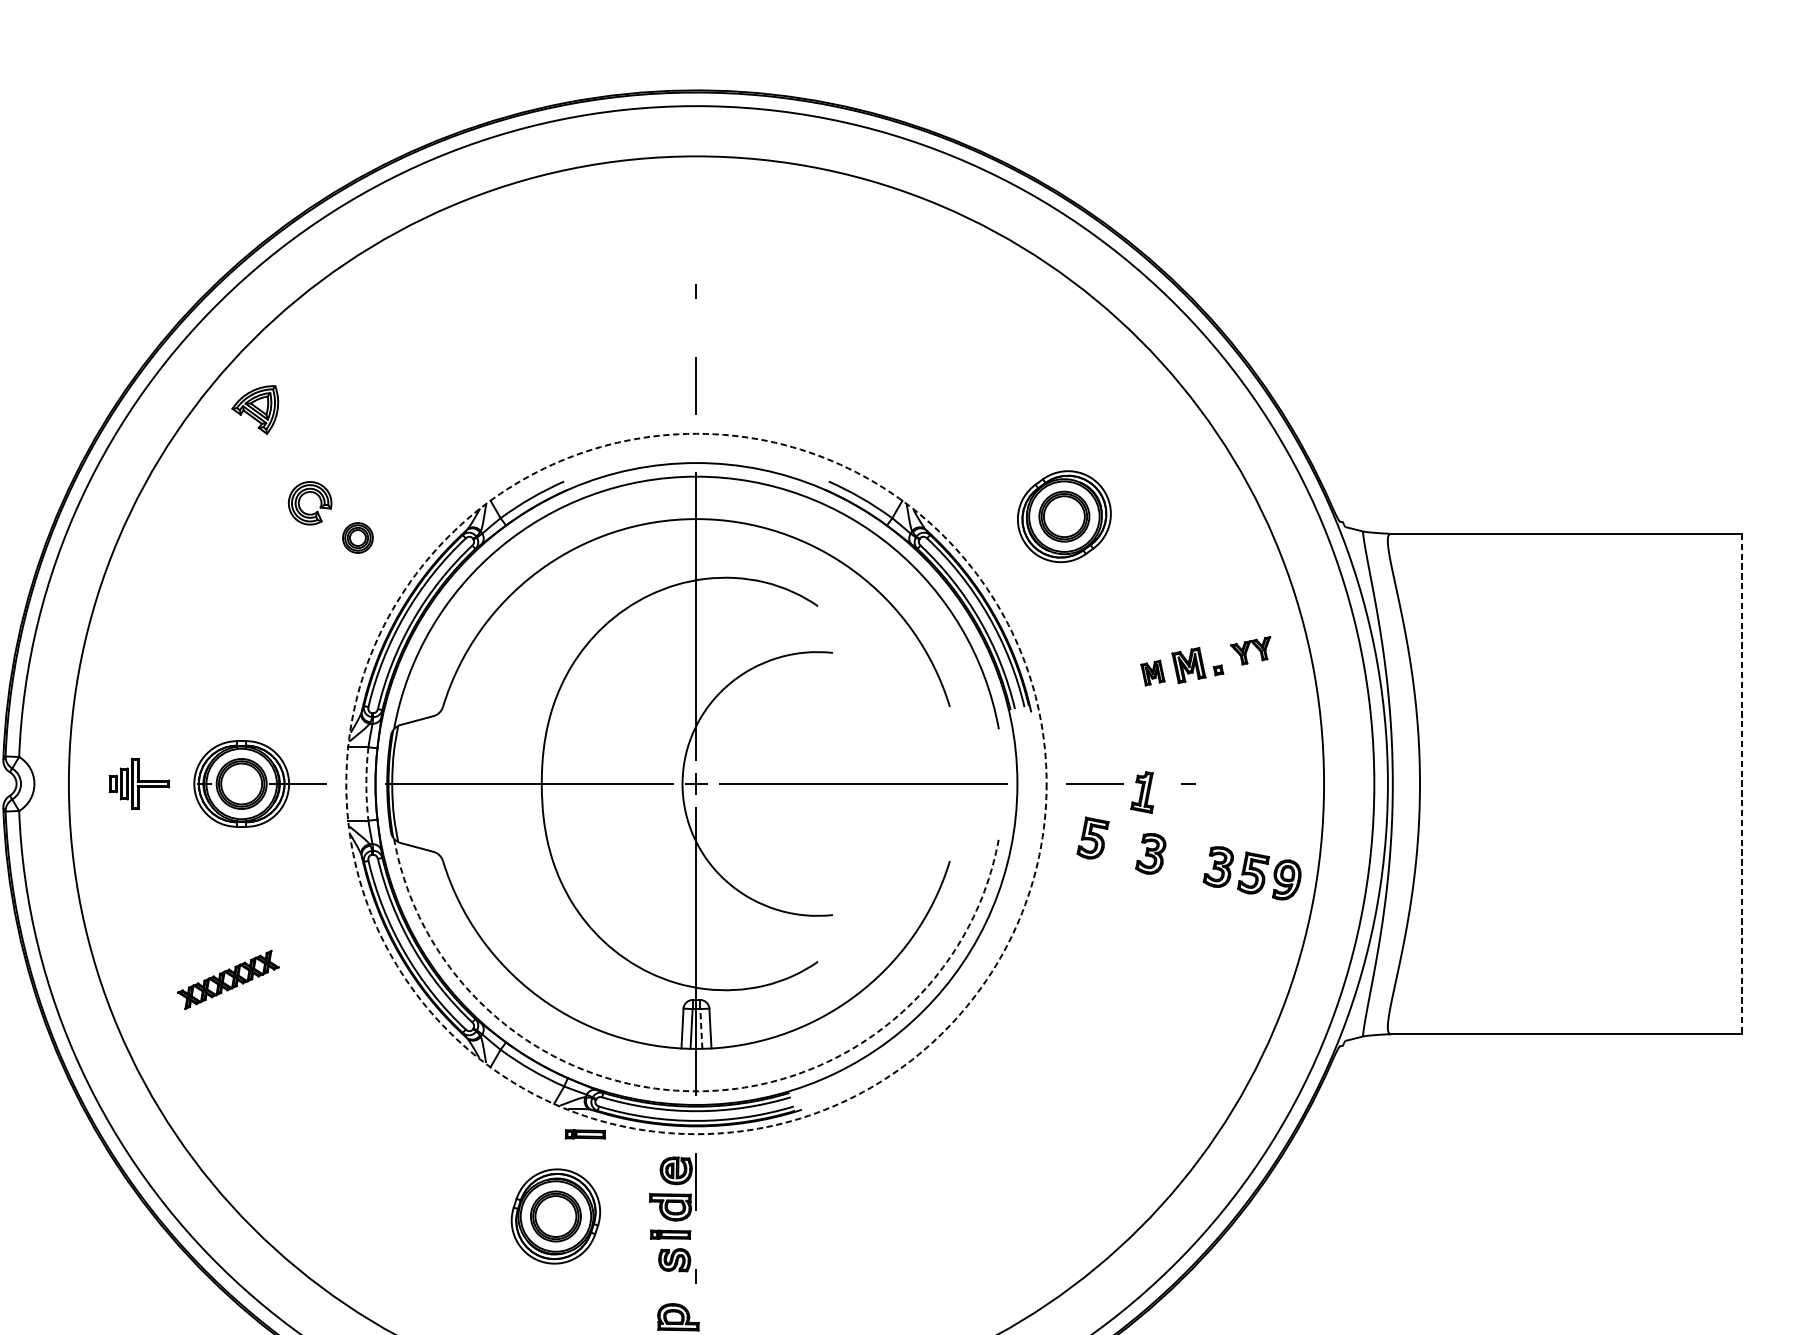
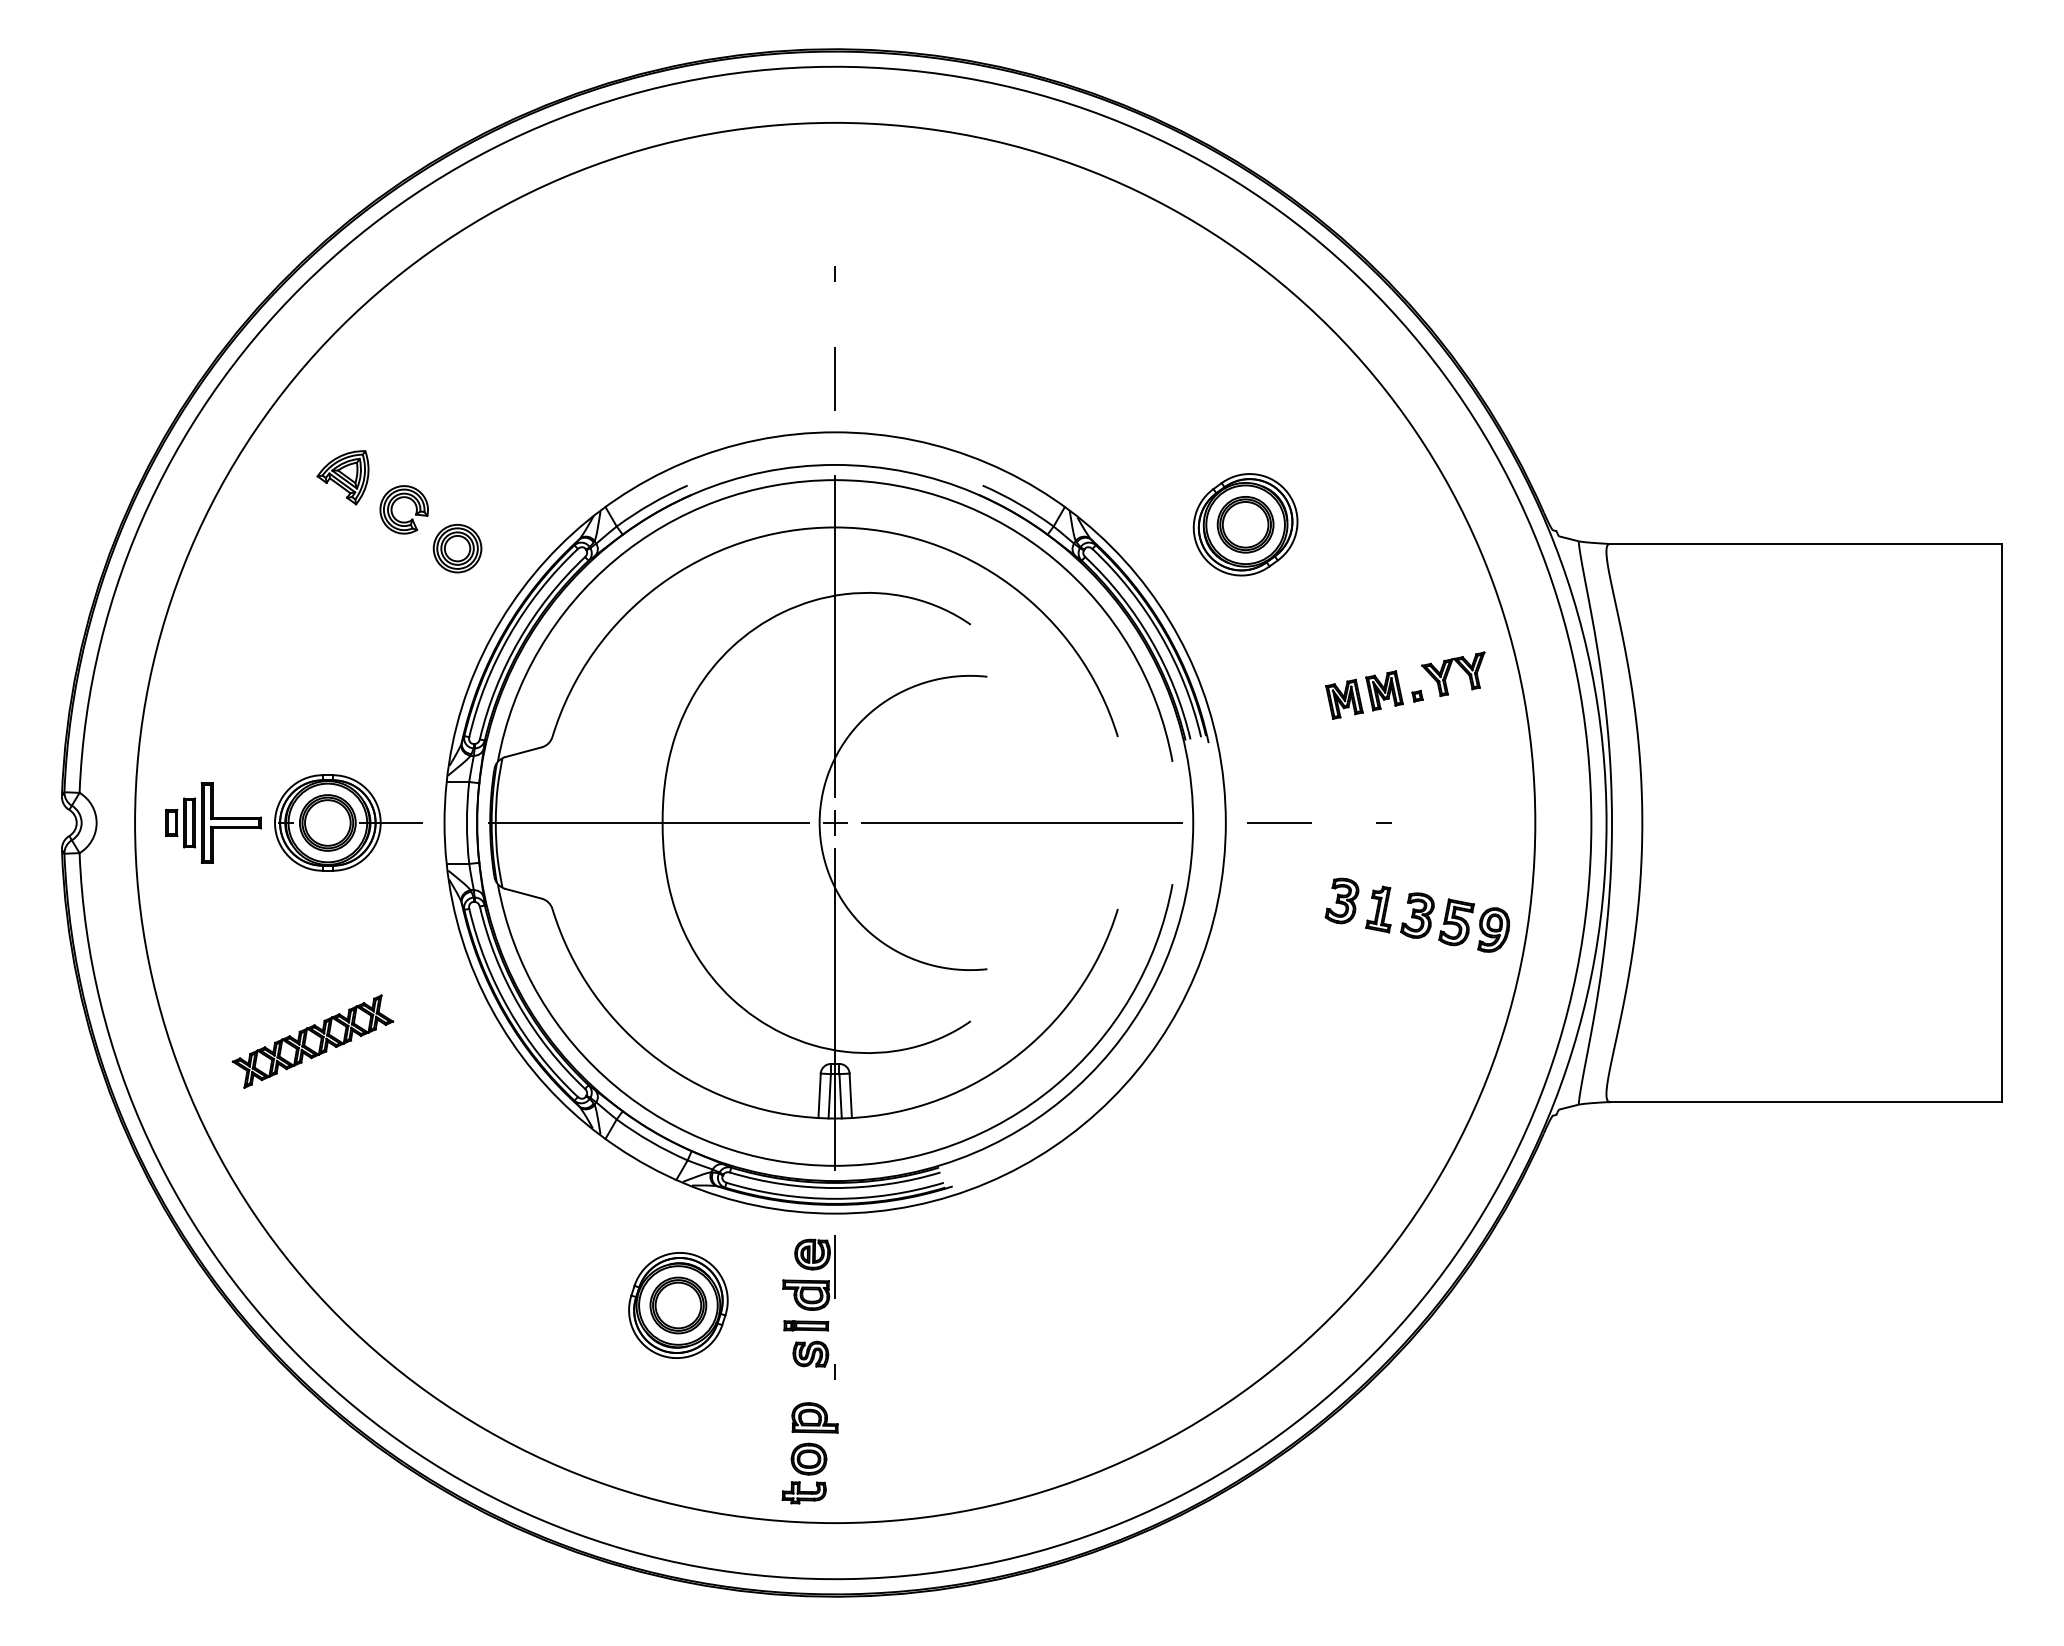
part: (254, 409) -> (342, 477), moved
part: (357, 537) -> (457, 548), size x1.43
part: (1250, 650) -> (1453, 674), size x1.43
part: (1153, 672) -> (1344, 698), size x1.43
part: (139, 783) -> (213, 822), size x1.43
circle: (695, 783) -> (834, 822), dashed -> solid
arc: (365, 784) -> (466, 823), dashed -> solid
line: (1742, 784) -> (2002, 823), dashed -> solid
part: (1142, 792) -> (1378, 909), moved
part: (1092, 838) -> (1277, 883), removed
part: (227, 979) -> (312, 1041), size x1.43
line: (701, 1028) -> (840, 1095), dashed -> solid
arc: (696, 1091) -> (835, 1165), dashed -> solid
part: (585, 1134) -> (711, 1213), removed

